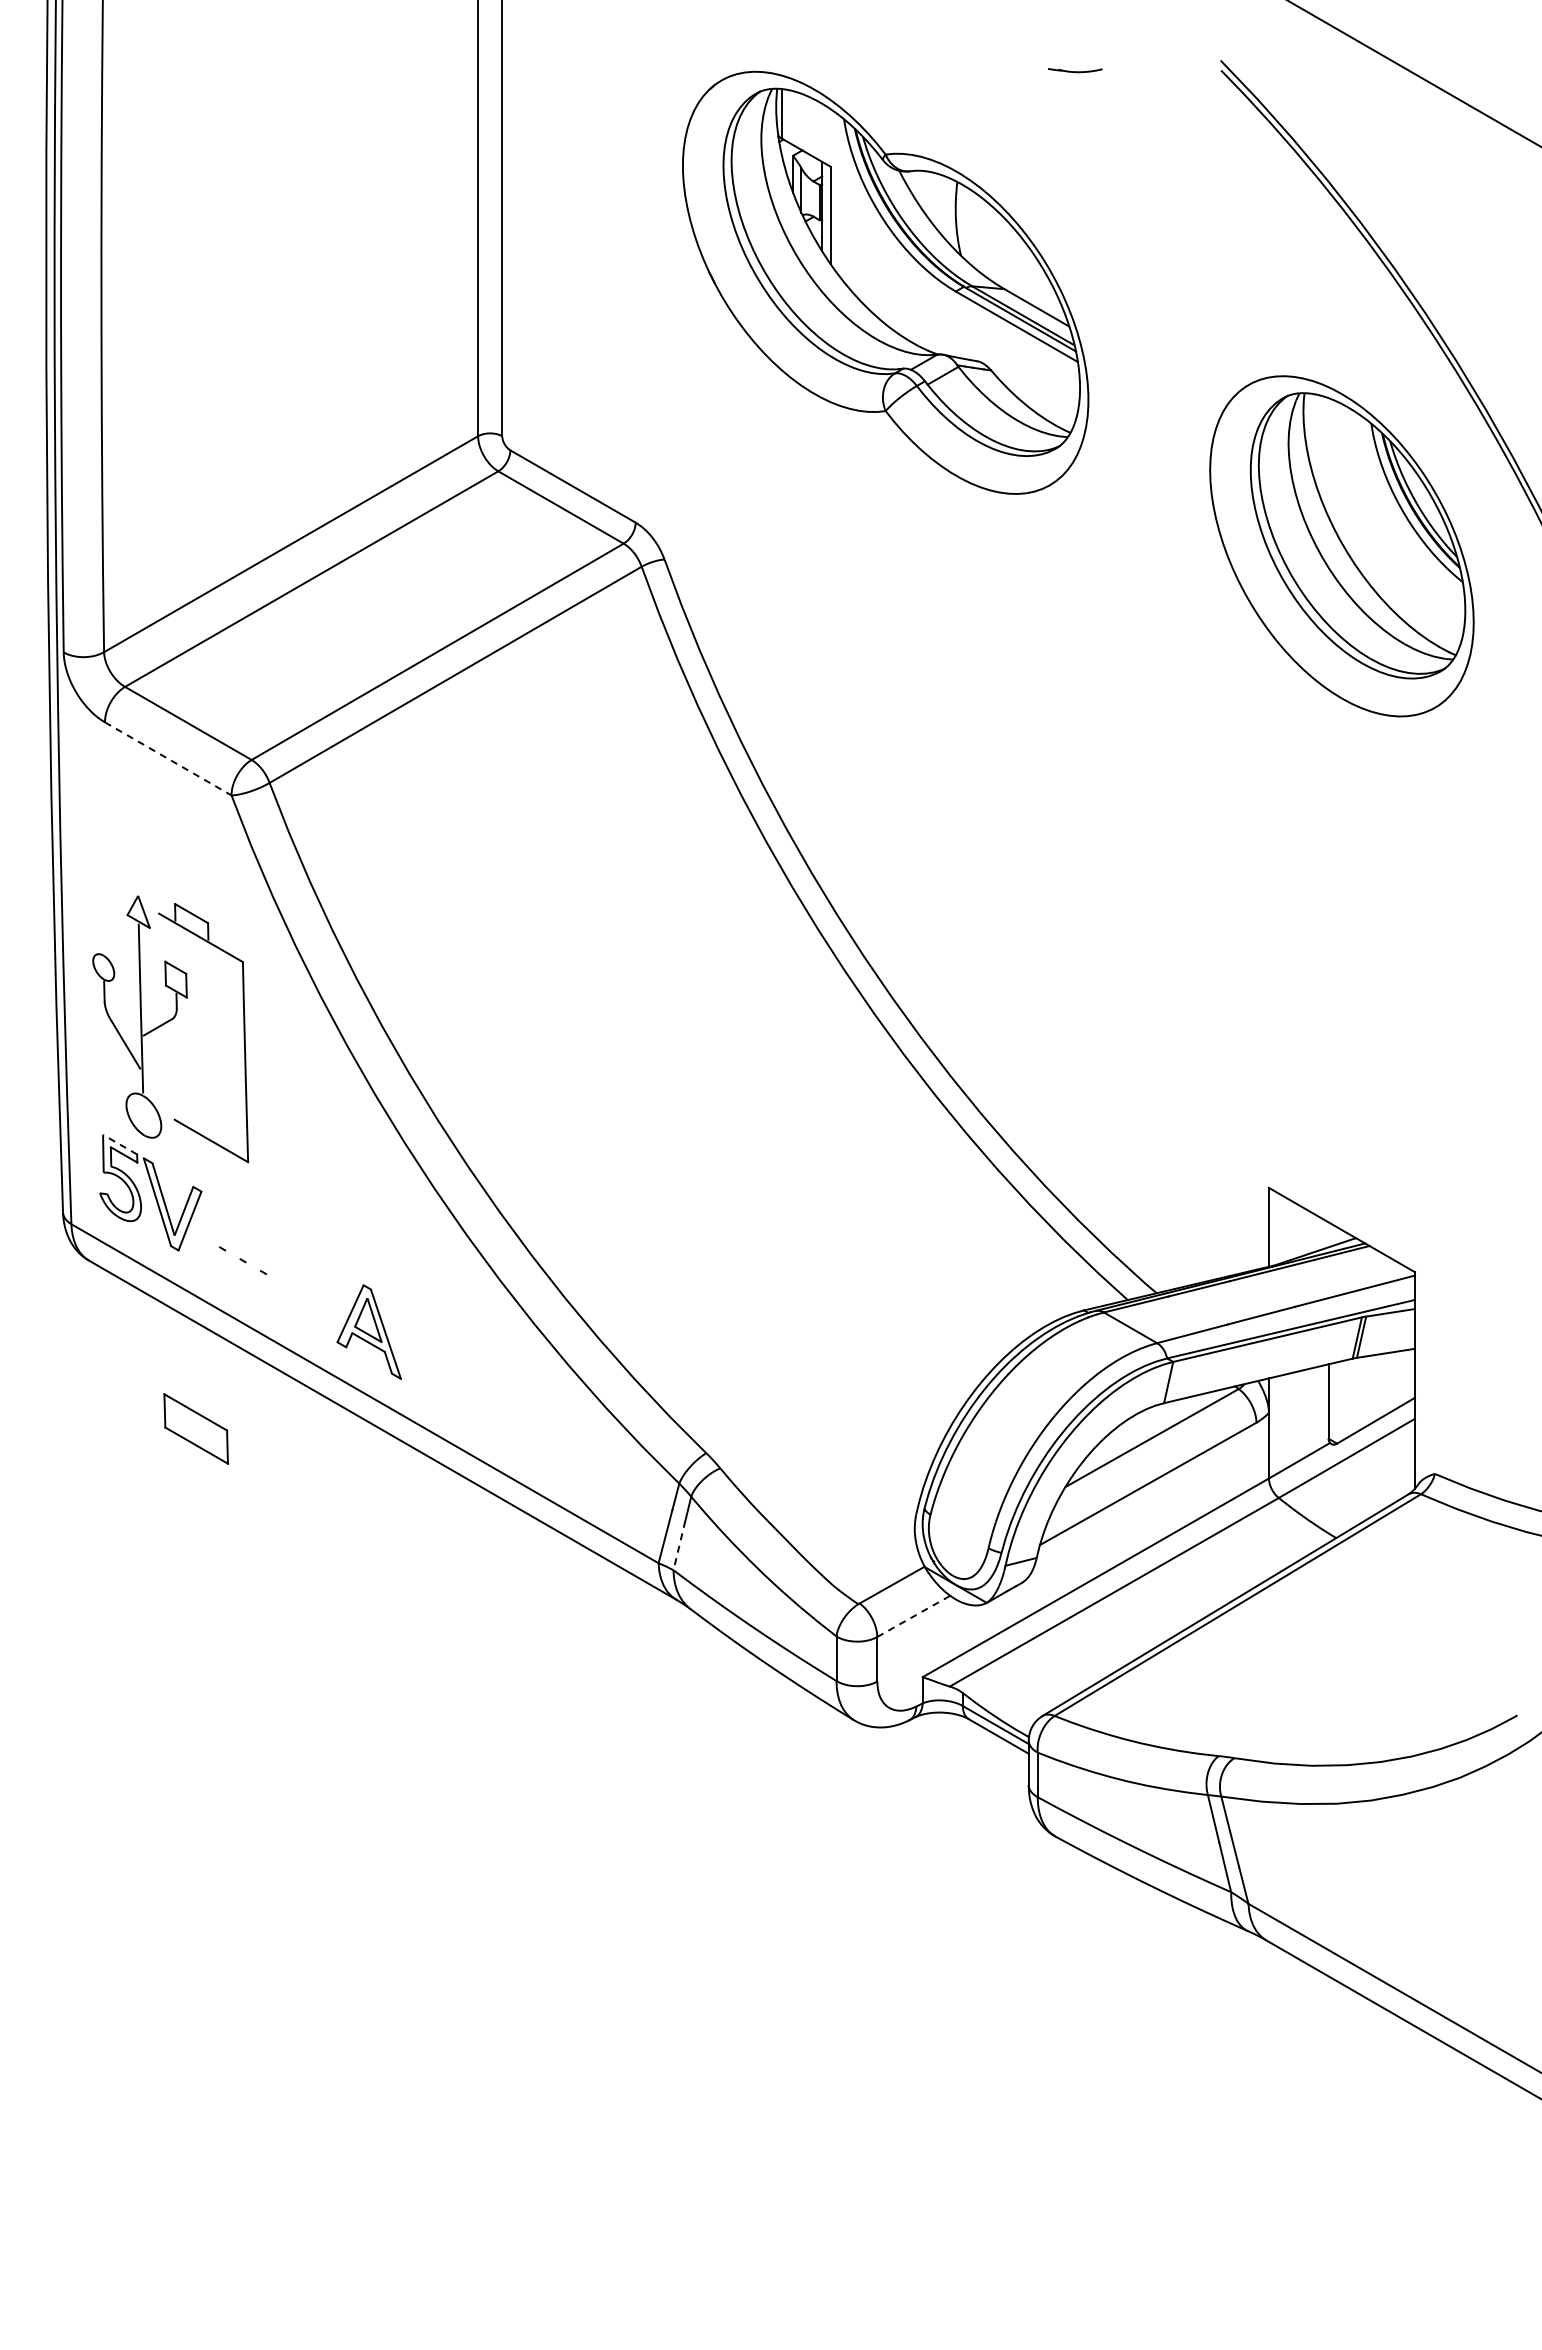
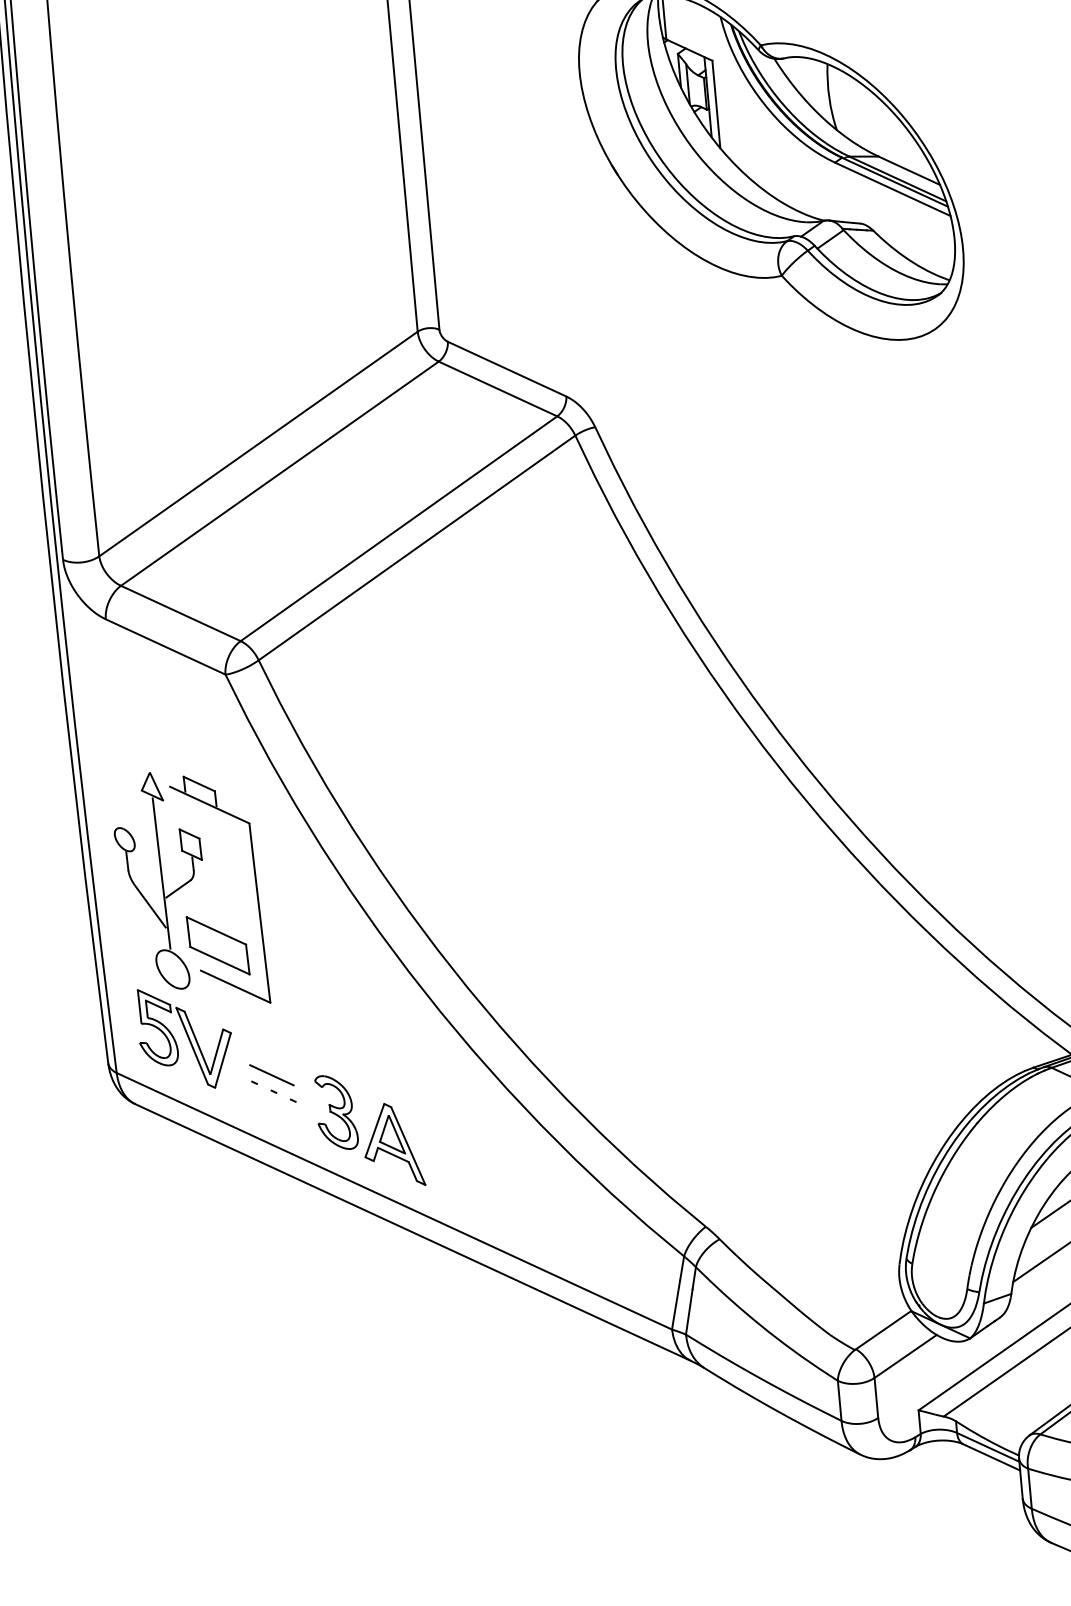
line: (168, 759) -> (165, 647), dashed -> solid
line: (120, 1144) -> (154, 997), dashed -> solid
line: (242, 1242) -> (271, 1075), added
part: (309, 1289) -> (335, 1112), added
part: (195, 1428) -> (217, 945), moved
line: (679, 1546) -> (689, 1312), dashed -> solid
line: (913, 1616) -> (905, 1356), dashed -> solid

